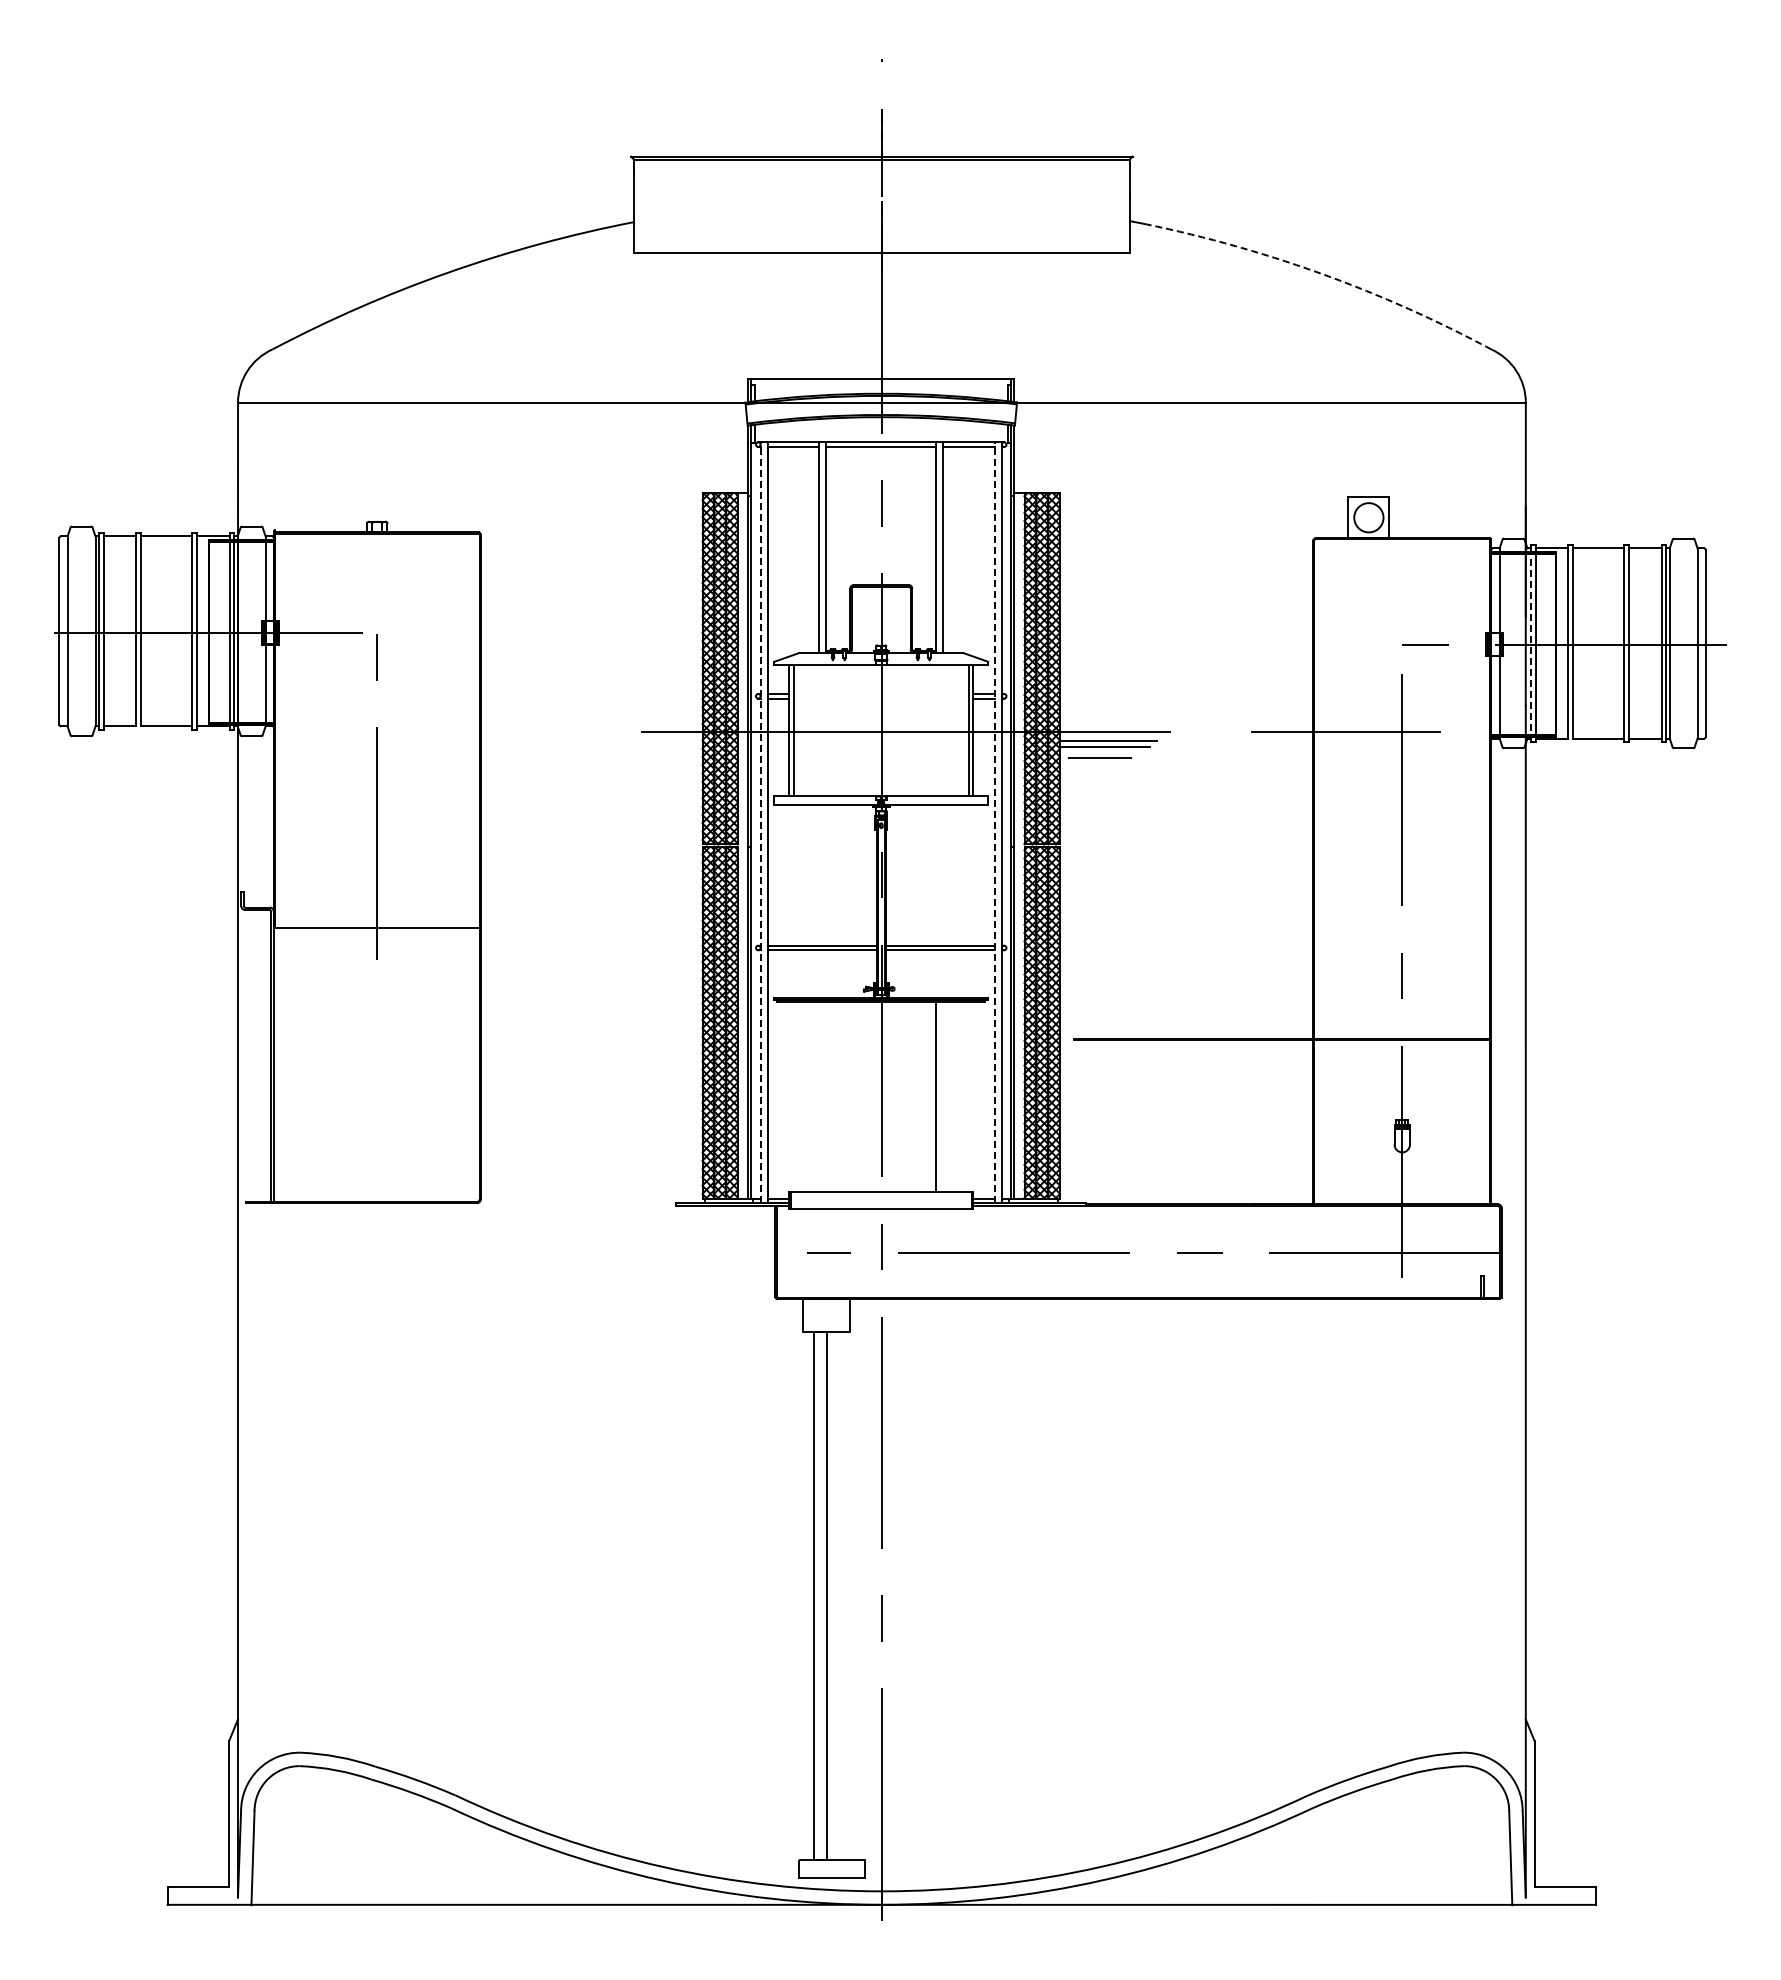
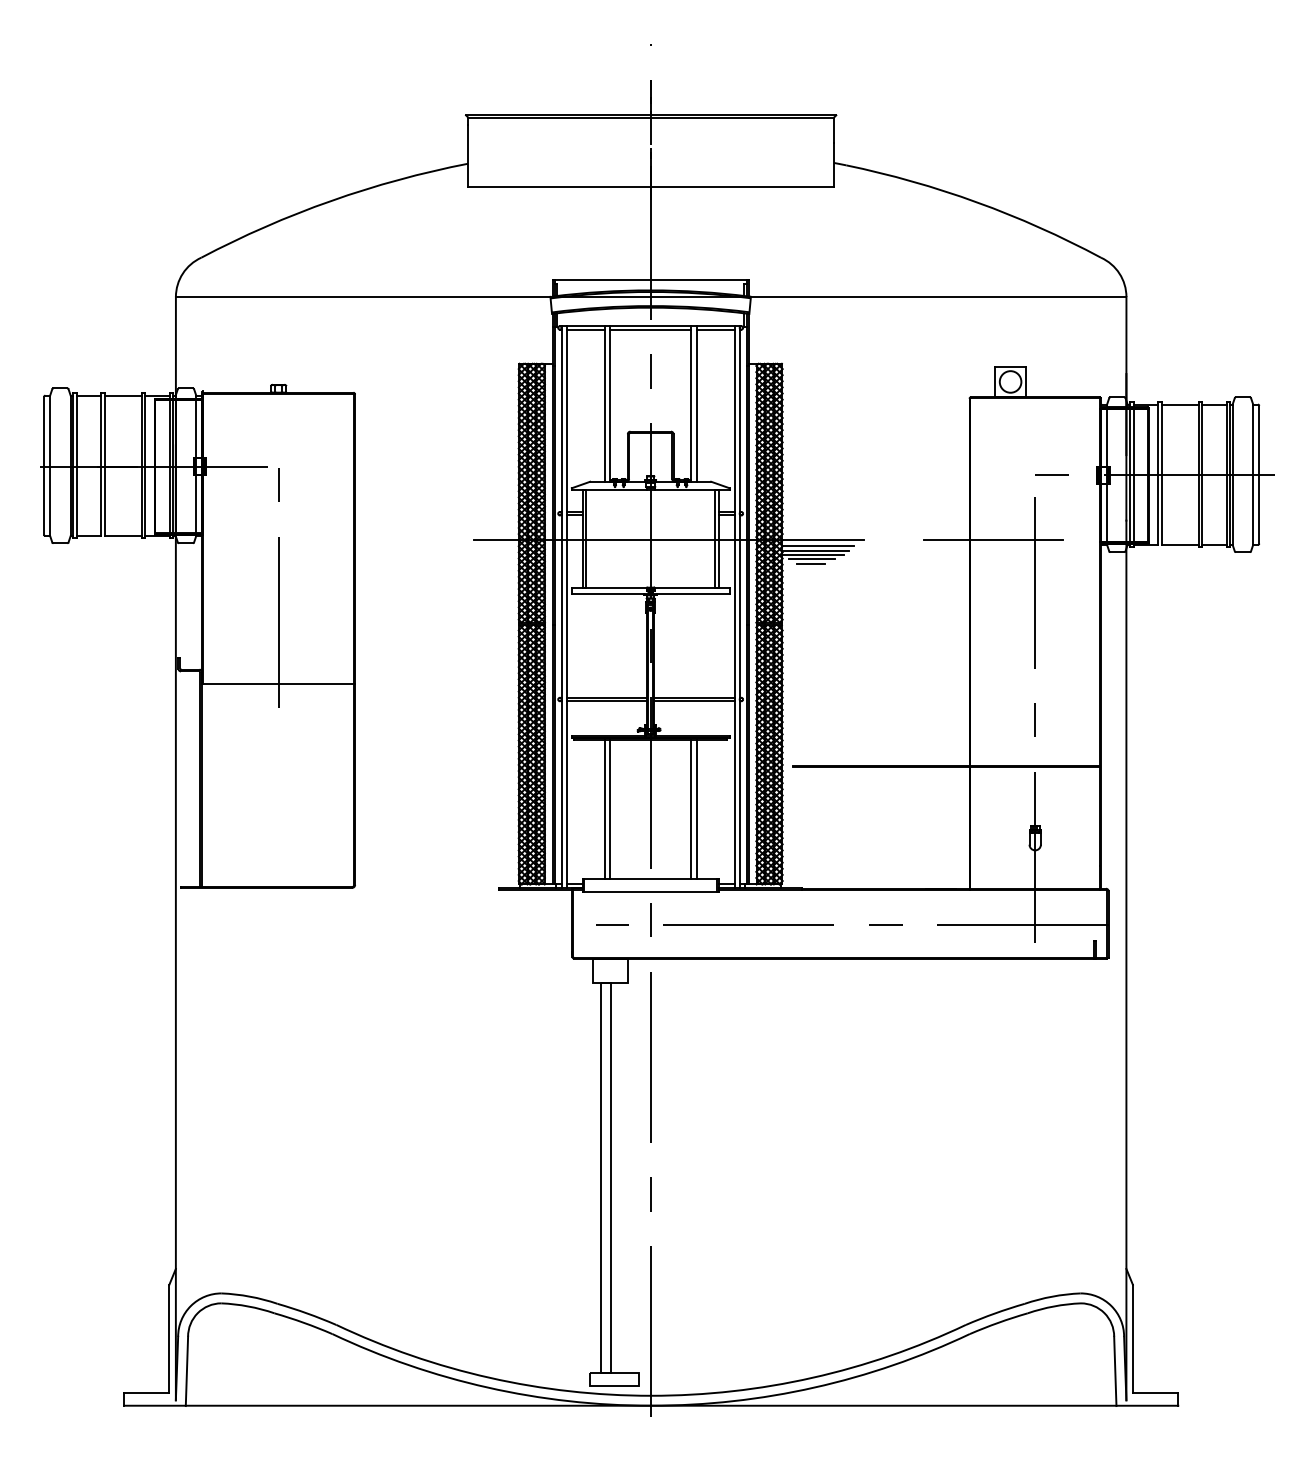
arc: (1323, 274) -> (977, 202), dashed -> solid
line: (1530, 643) -> (1129, 474), dashed -> solid
line: (1101, 752) -> (813, 555), added
line: (1098, 764) -> (811, 564), added
line: (760, 822) -> (561, 606), dashed -> solid
line: (994, 822) -> (734, 606), dashed -> solid
line: (819, 1096) -> (605, 809), added
line: (826, 1096) -> (610, 809), added
line: (943, 1096) -> (696, 809), added

